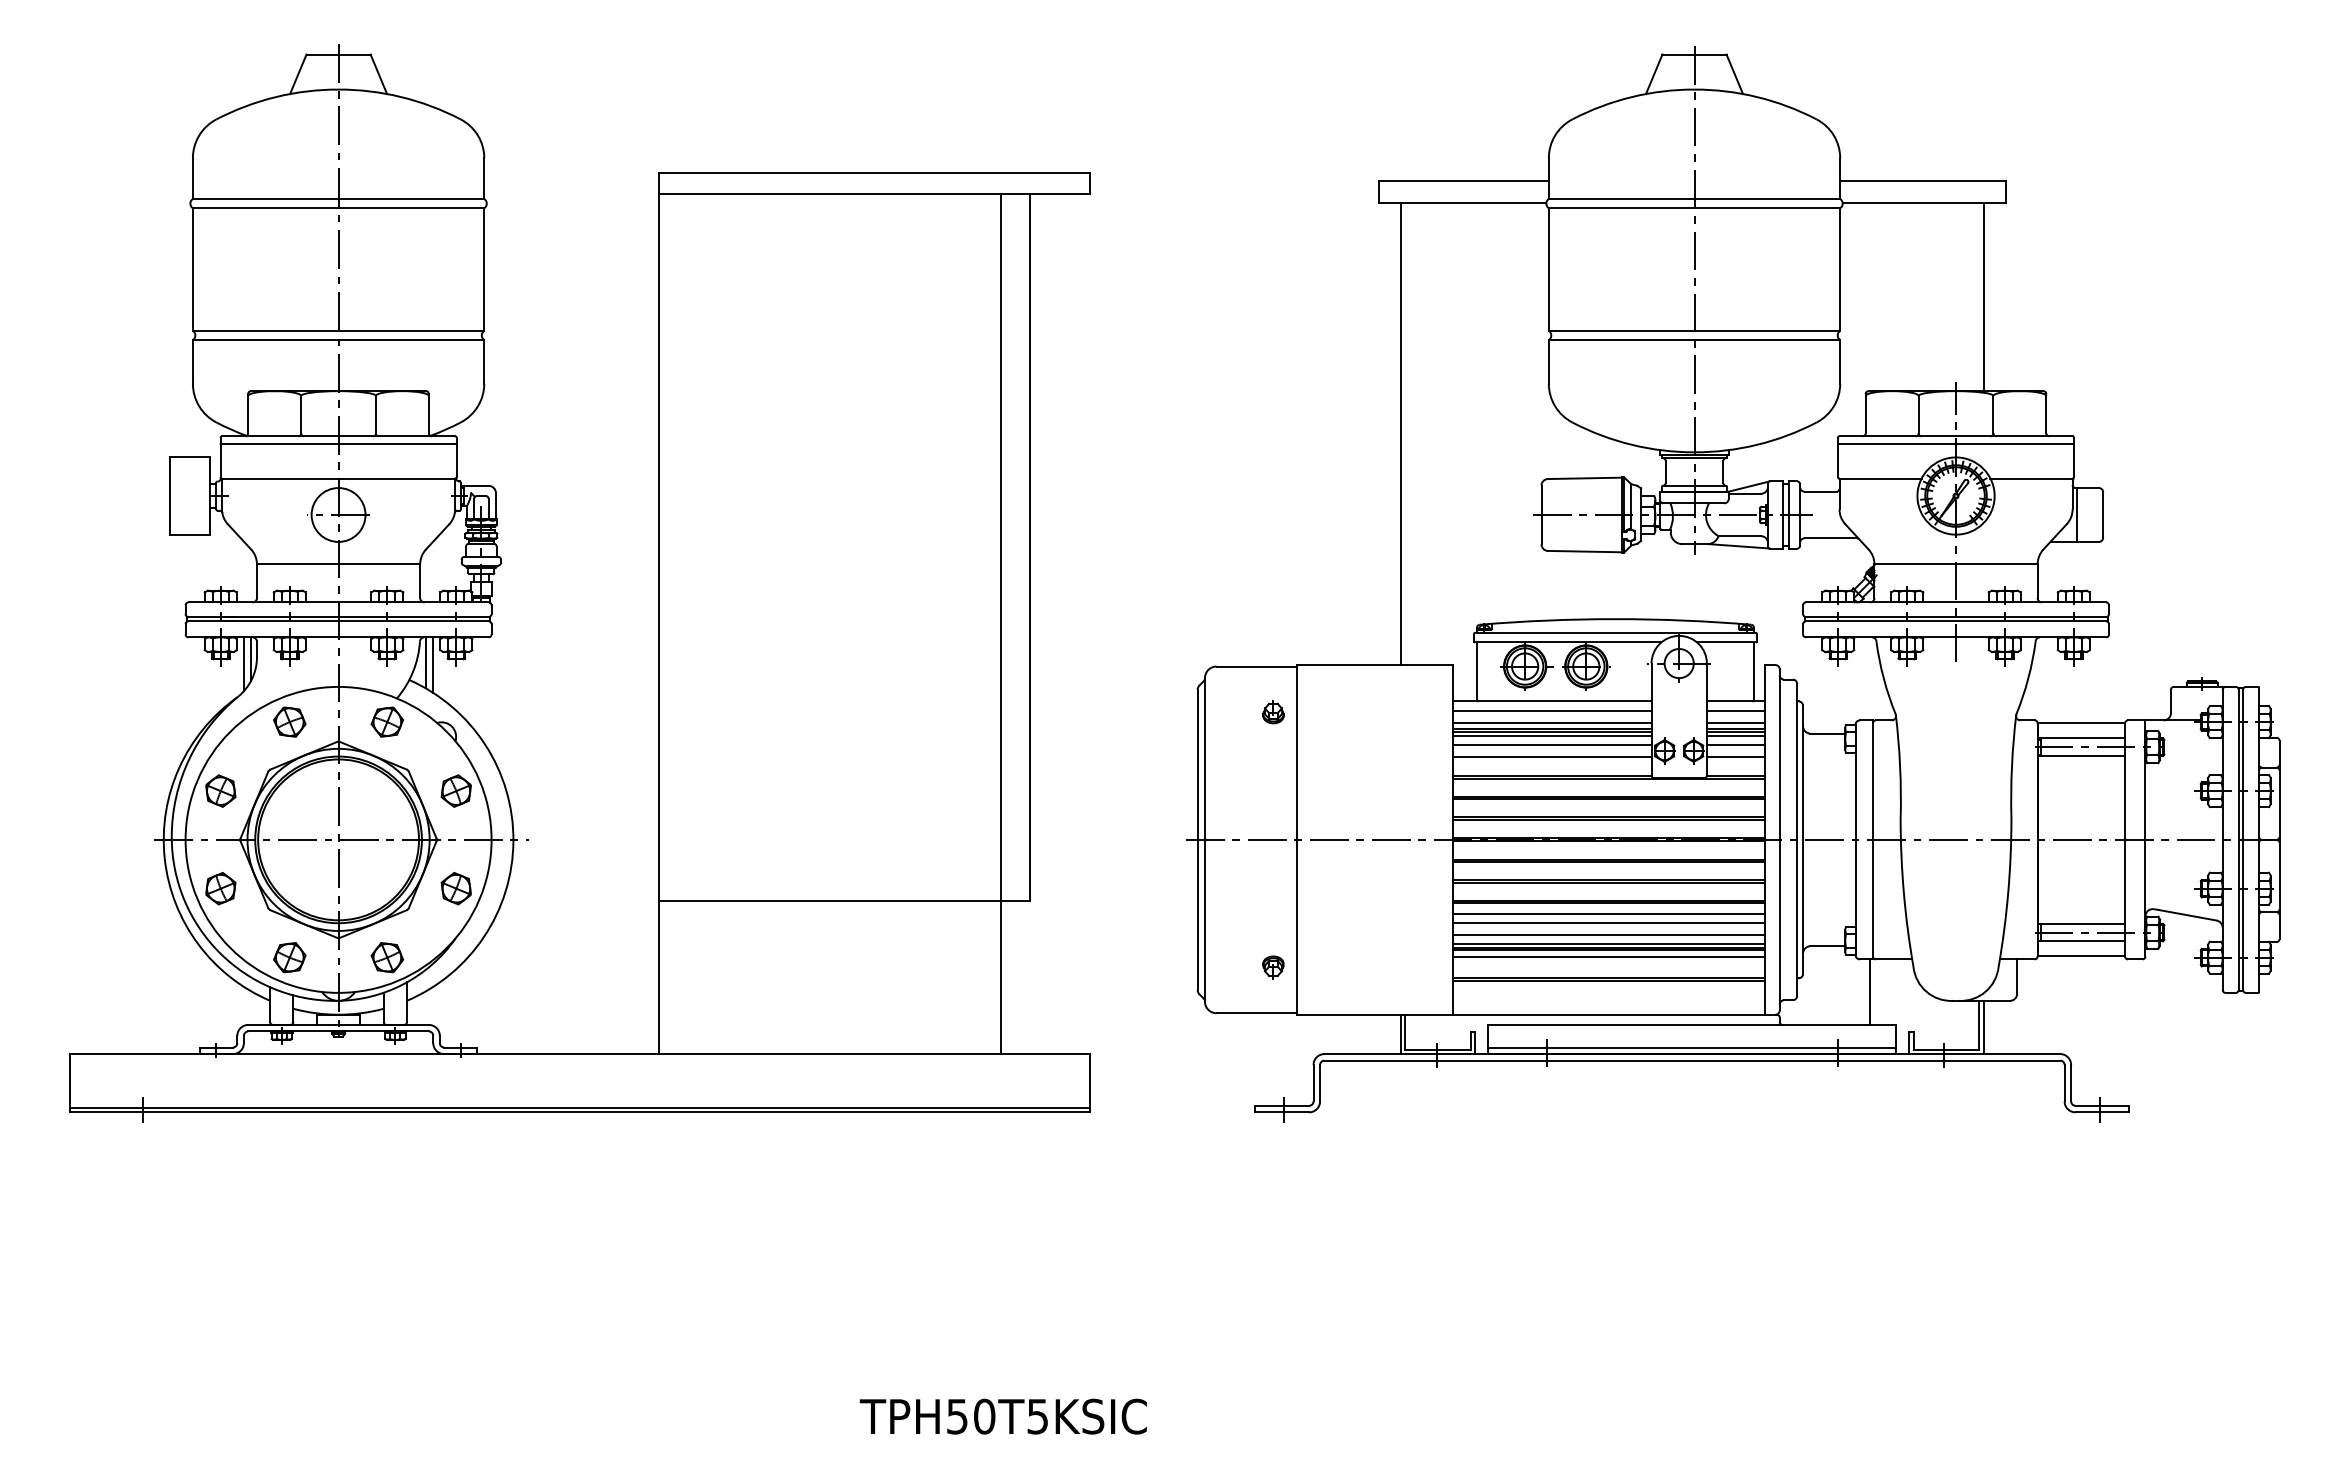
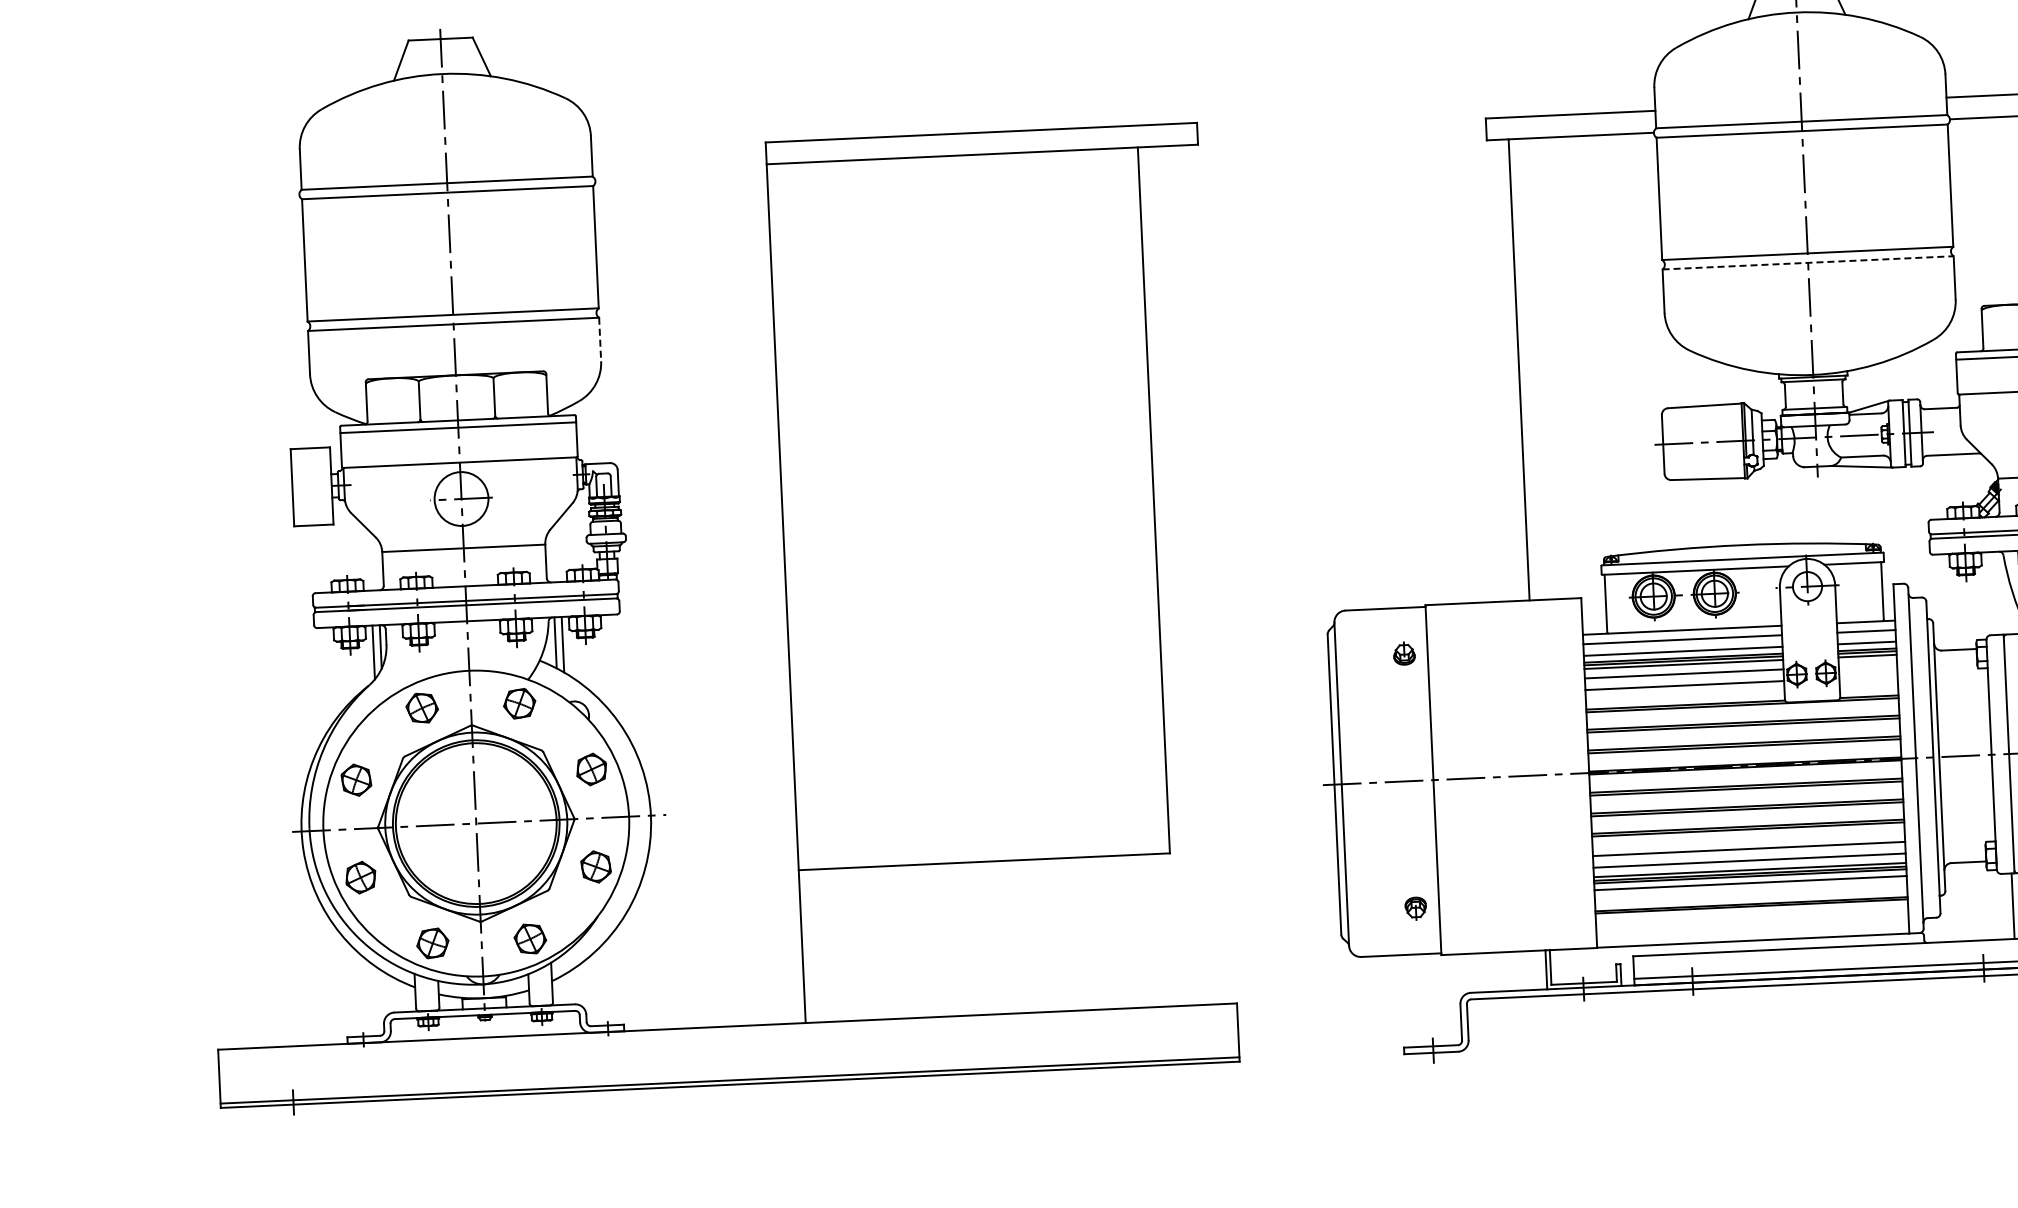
line: (1694, 340) -> (1808, 263), solid -> dashed
line: (484, 361) -> (600, 339), solid -> dashed
line: (1001, 624) -> (1128, 578), removed
line: (1735, 745) -> (1867, 665), removed
line: (1735, 756) -> (1867, 676), removed
line: (1608, 913) -> (1748, 839), removed

